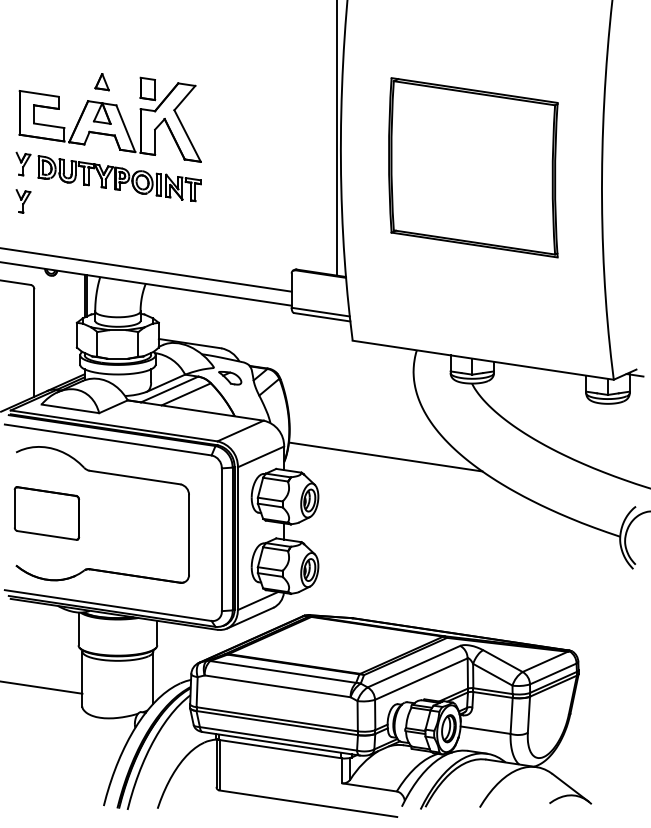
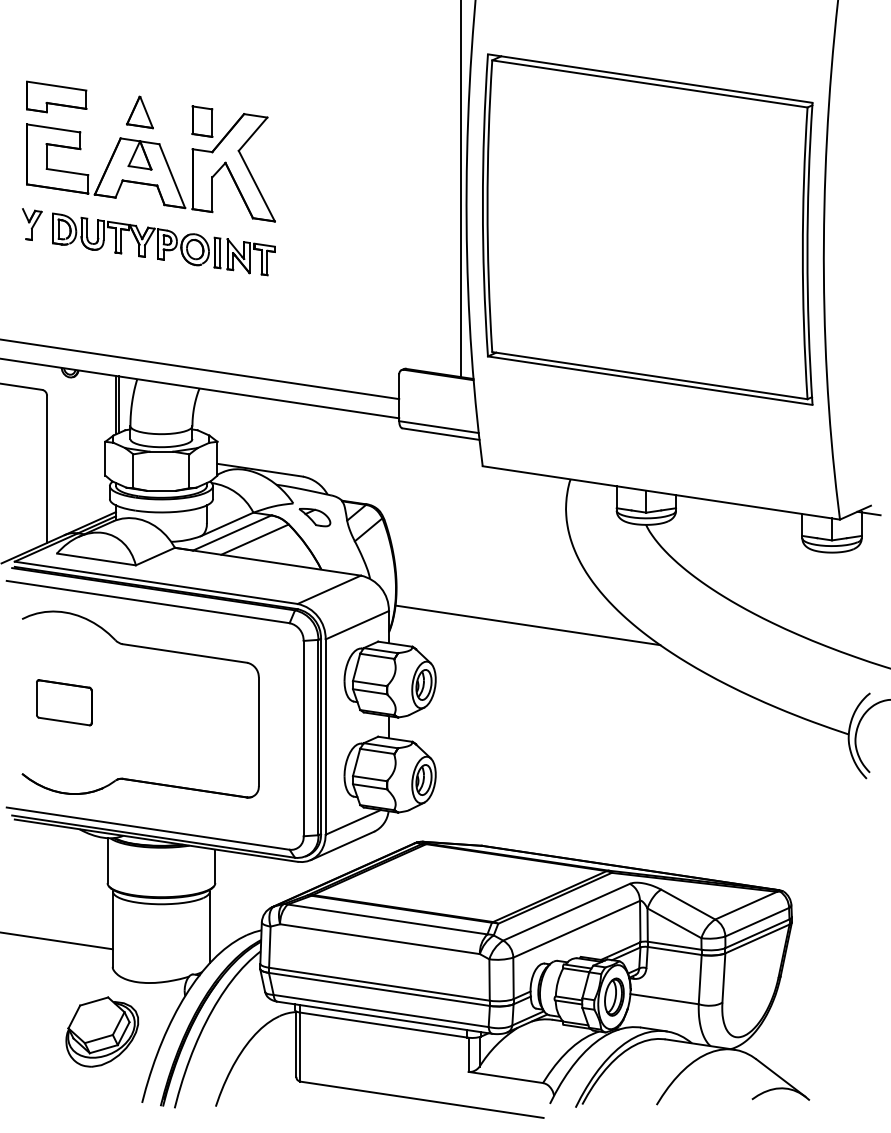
part: (41, 70) -> (56, 96), added
part: (101, 82) -> (139, 112), size x1.43
part: (473, 167) -> (647, 229), size x1.43
part: (23, 201) -> (32, 275), removed
part: (47, 513) -> (64, 702), size x0.62
part: (74, 753) -> (102, 1031), added

